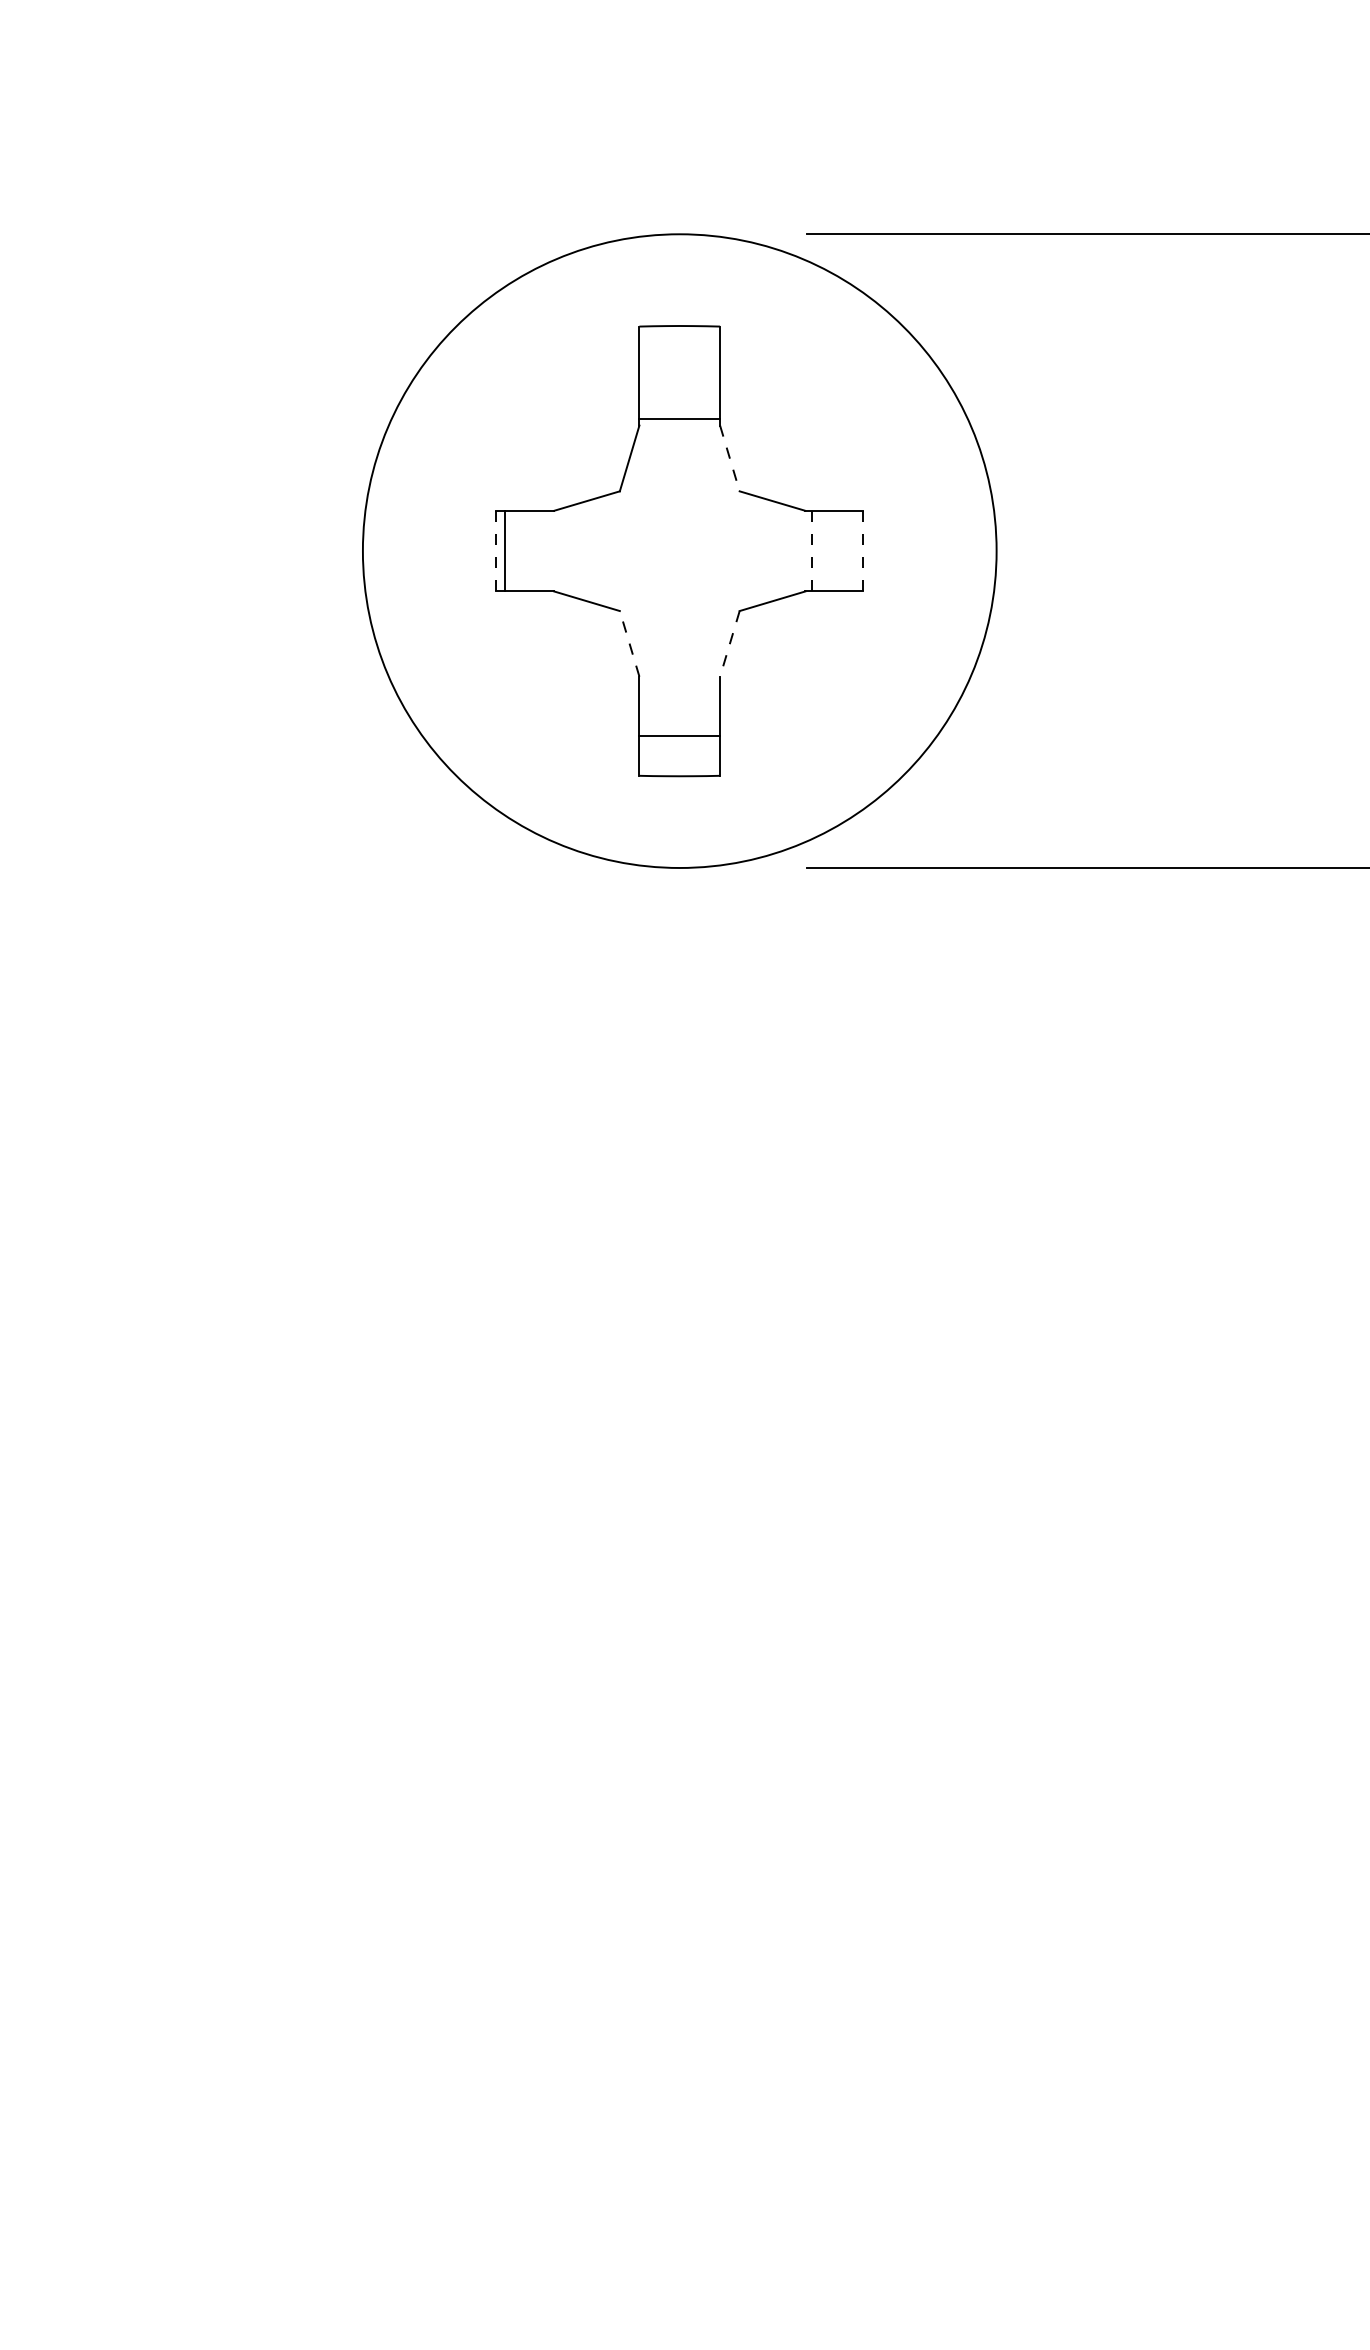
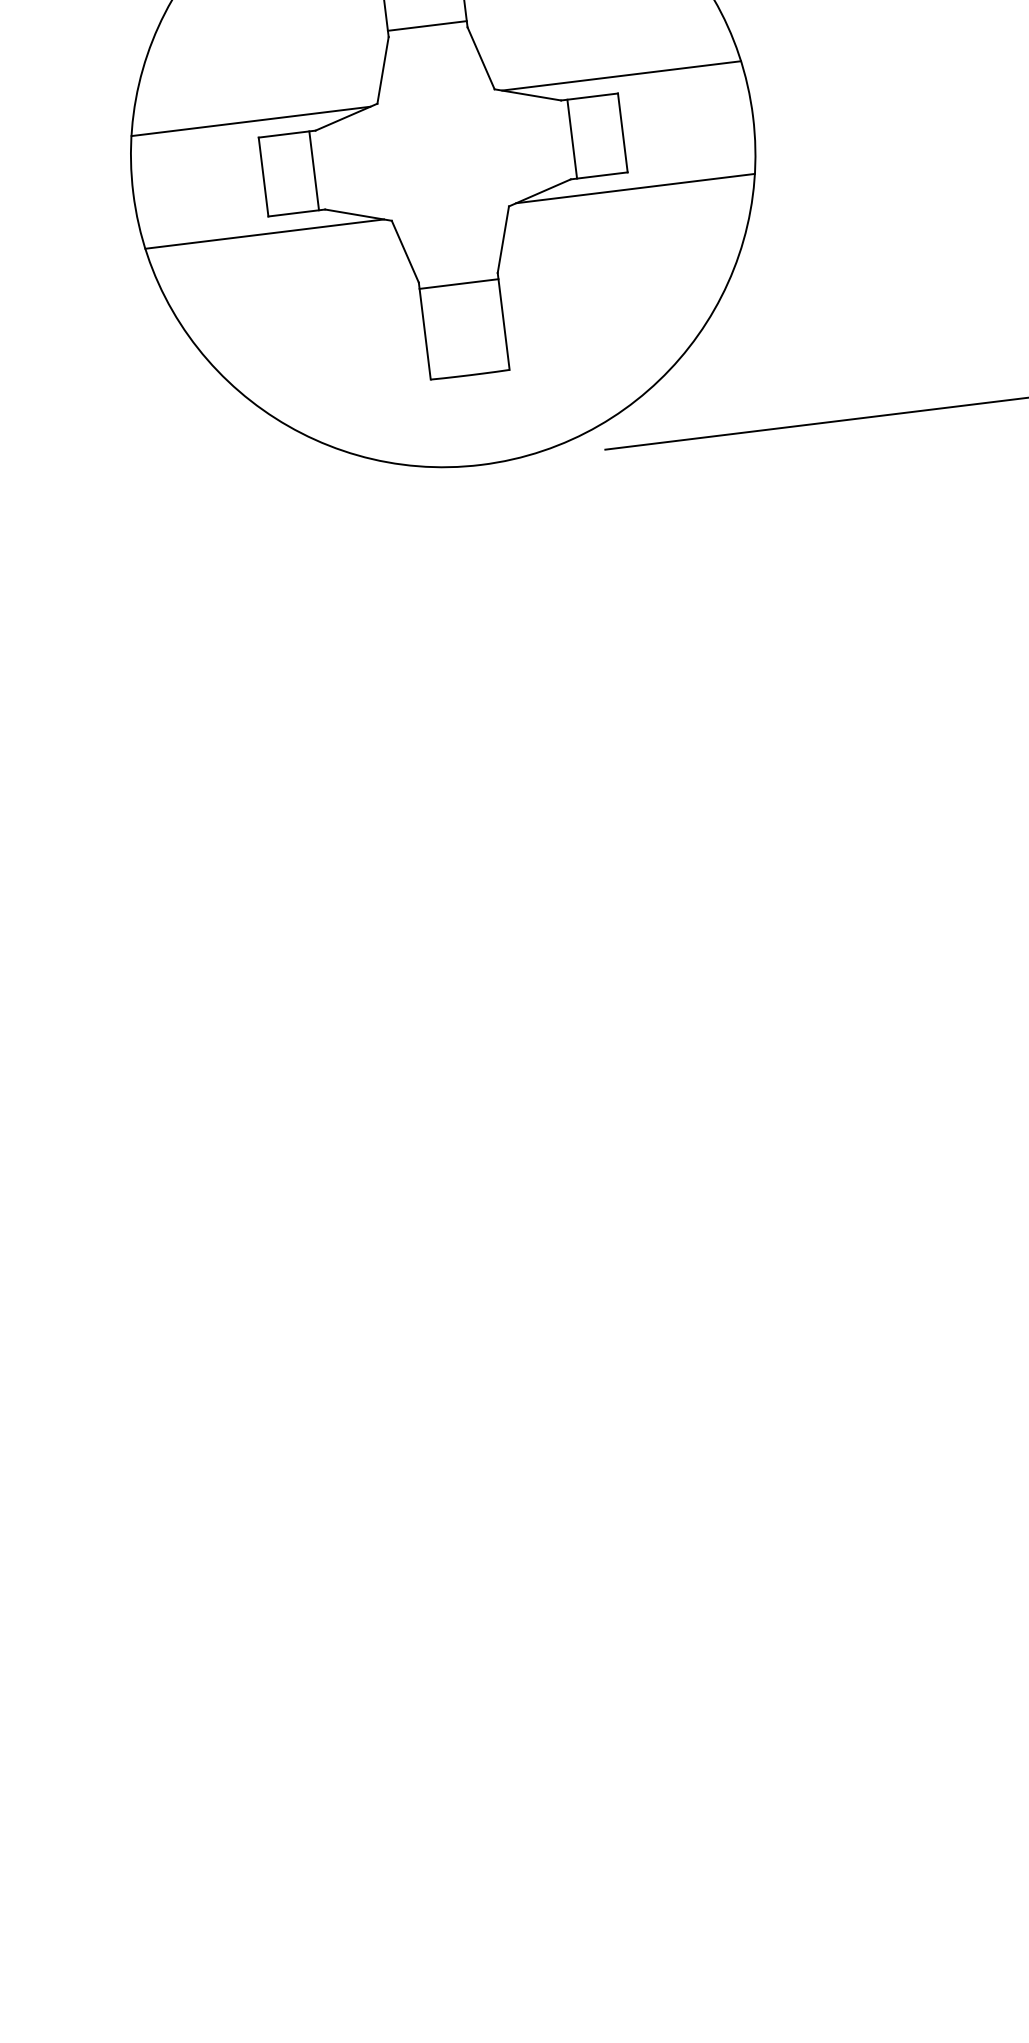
line: (730, 458) -> (481, 58), dashed -> solid
line: (490, 493) -> (251, 121), added
line: (869, 493) -> (621, 75), added
line: (496, 550) -> (263, 176), dashed -> solid
line: (504, 550) -> (313, 170), moved
line: (863, 550) -> (622, 132), dashed -> solid
line: (811, 551) -> (572, 139), dashed -> solid
line: (490, 608) -> (264, 233), added
line: (869, 608) -> (635, 188), added
line: (629, 643) -> (405, 251), dashed -> solid
line: (729, 644) -> (503, 240), dashed -> solid
line: (679, 736) -> (458, 284), moved

